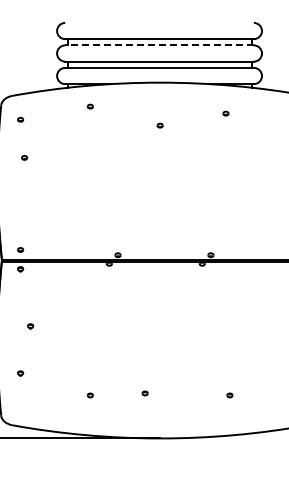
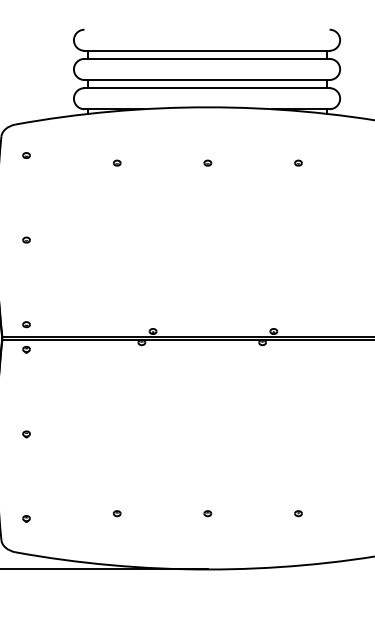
line: (159, 45) -> (206, 59), dashed -> solid
part: (89, 106) -> (116, 162), moved
part: (225, 113) -> (297, 162), moved
part: (24, 157) -> (26, 239), moved
part: (30, 326) -> (26, 434), moved
part: (20, 373) -> (26, 518), moved
part: (144, 393) -> (206, 513), moved

